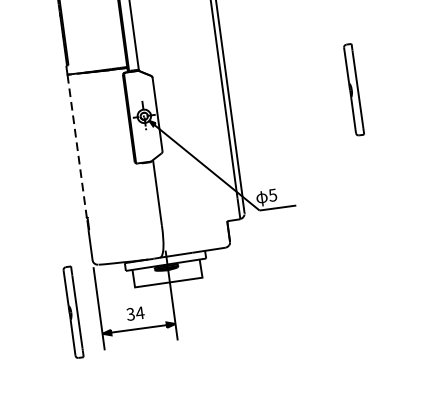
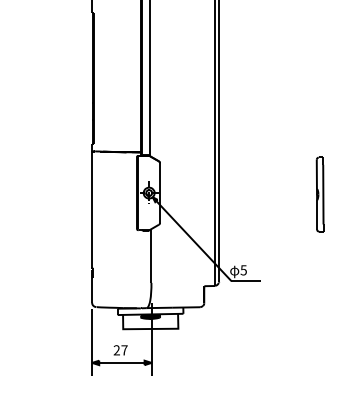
line: (77, 145) -> (92, 209), dashed -> solid
part: (72, 312) -> (70, 342), removed
text: (135, 313) -> (120, 350), 34 -> 27

